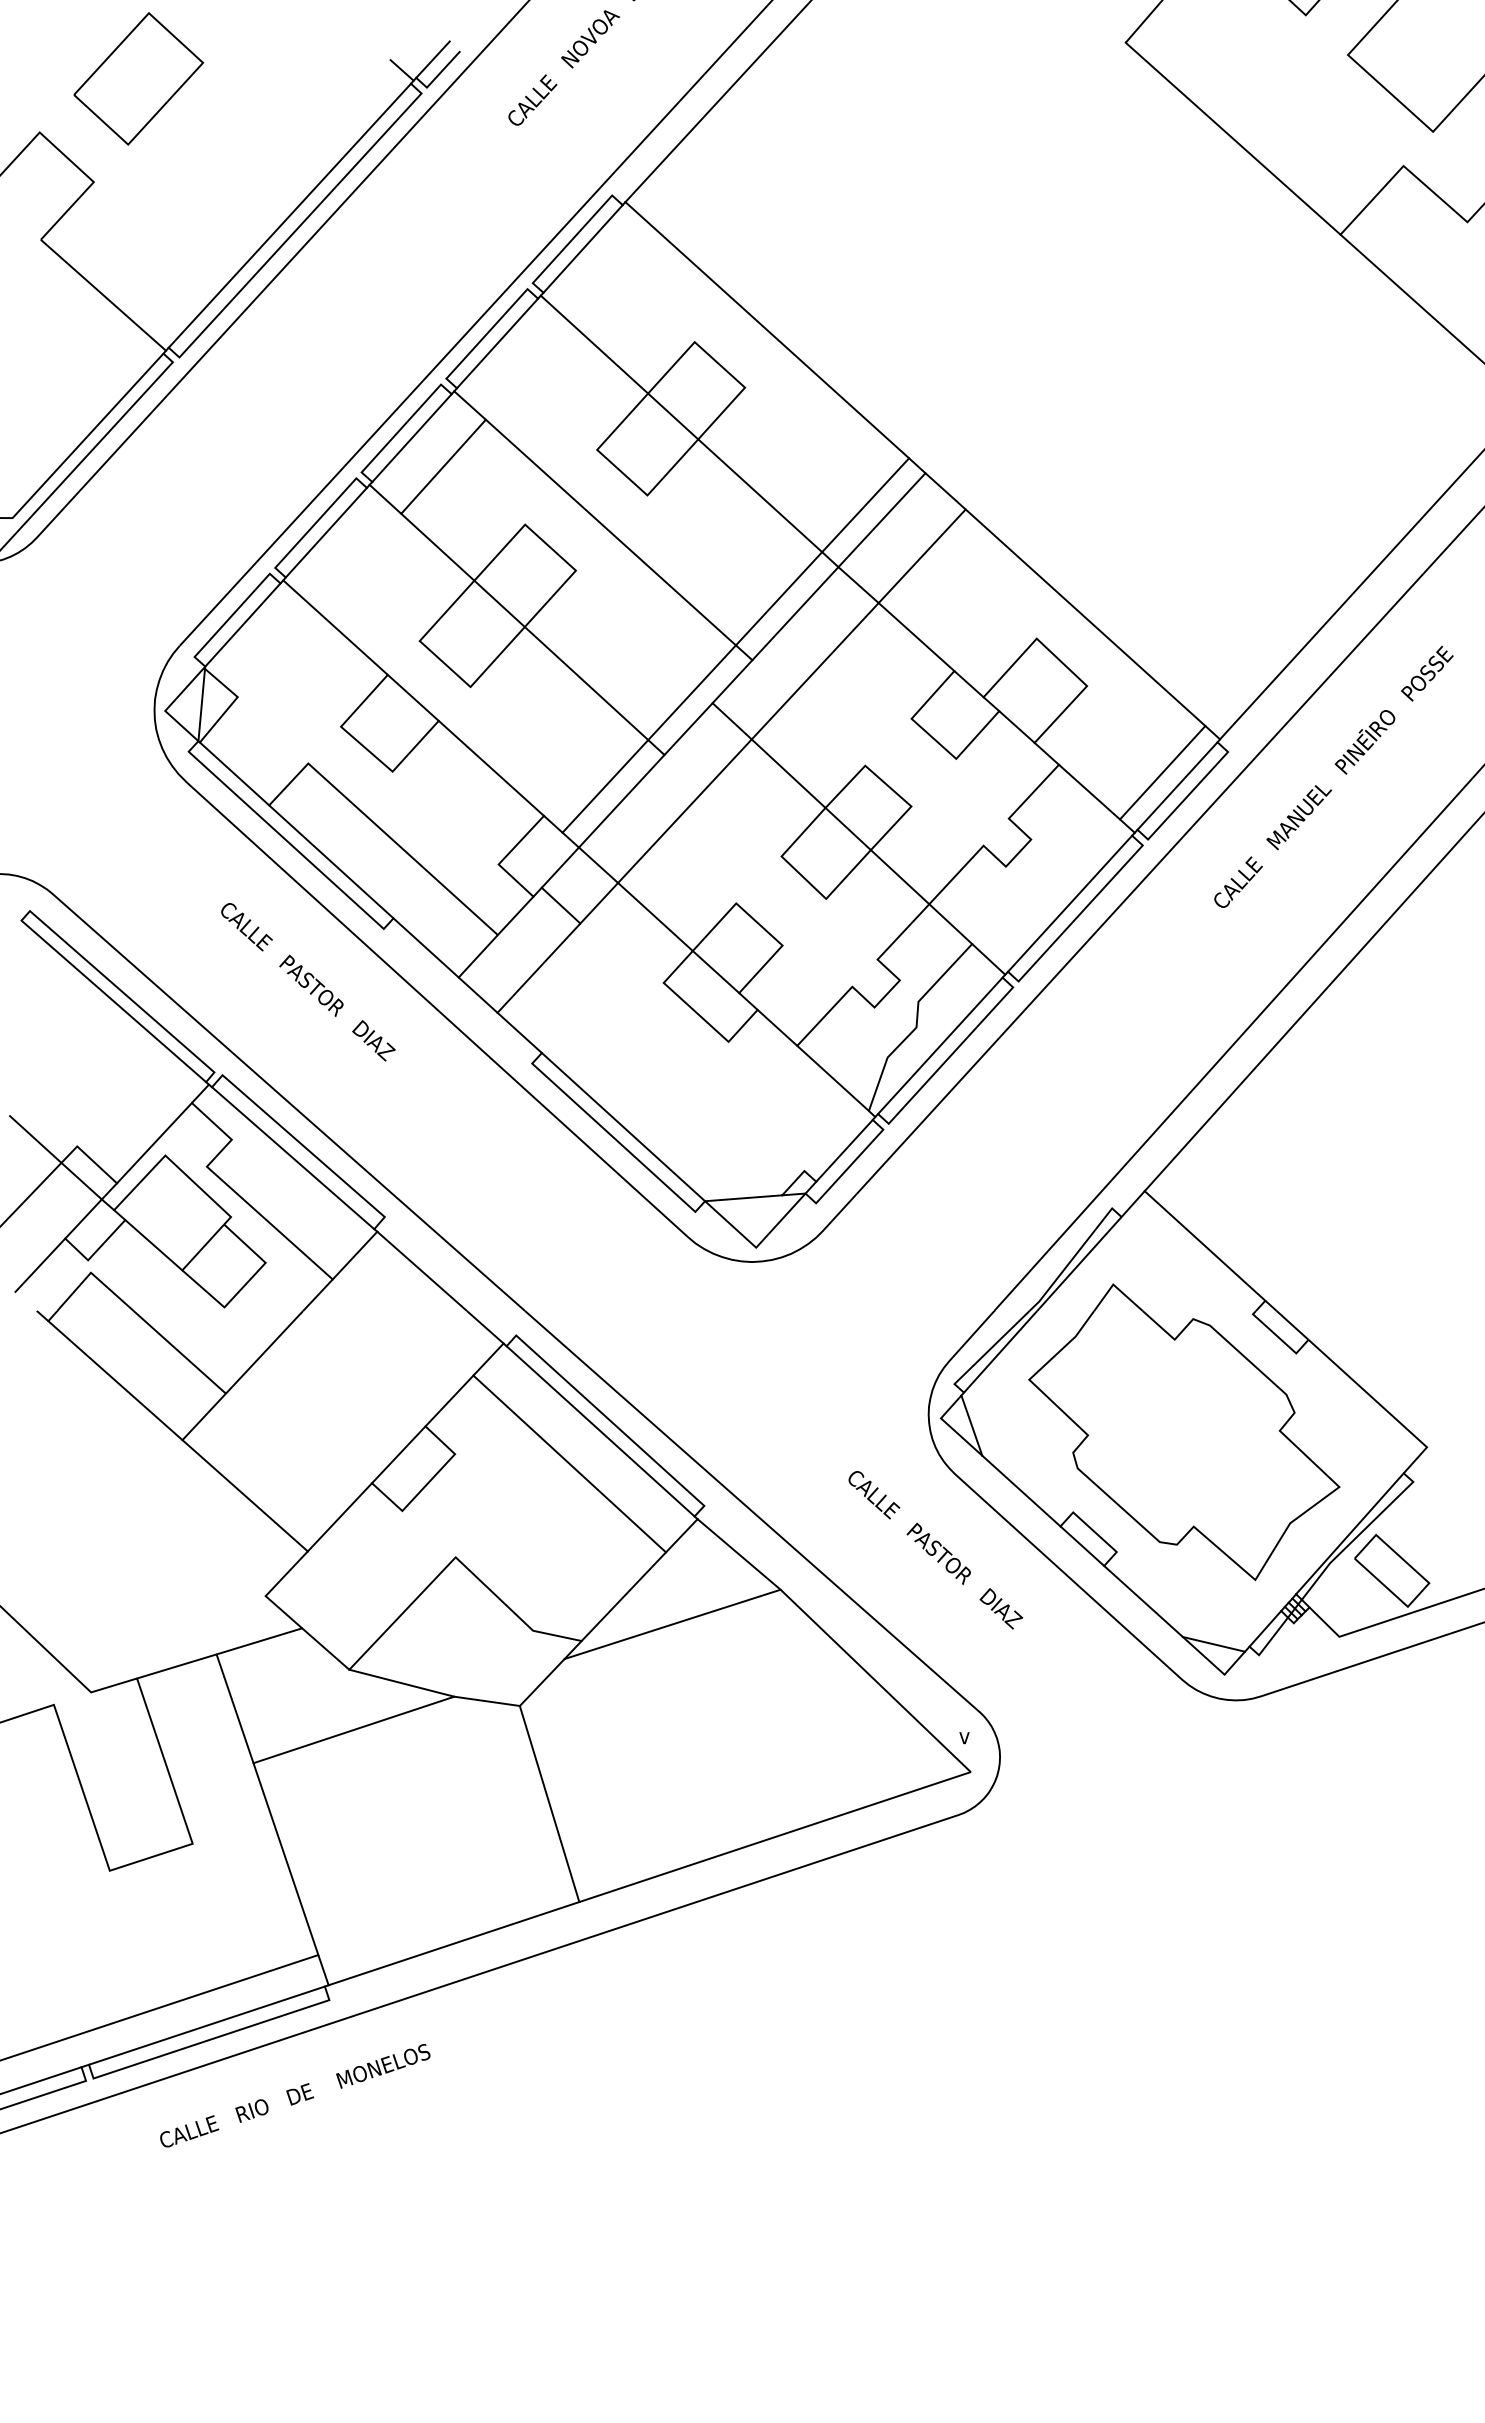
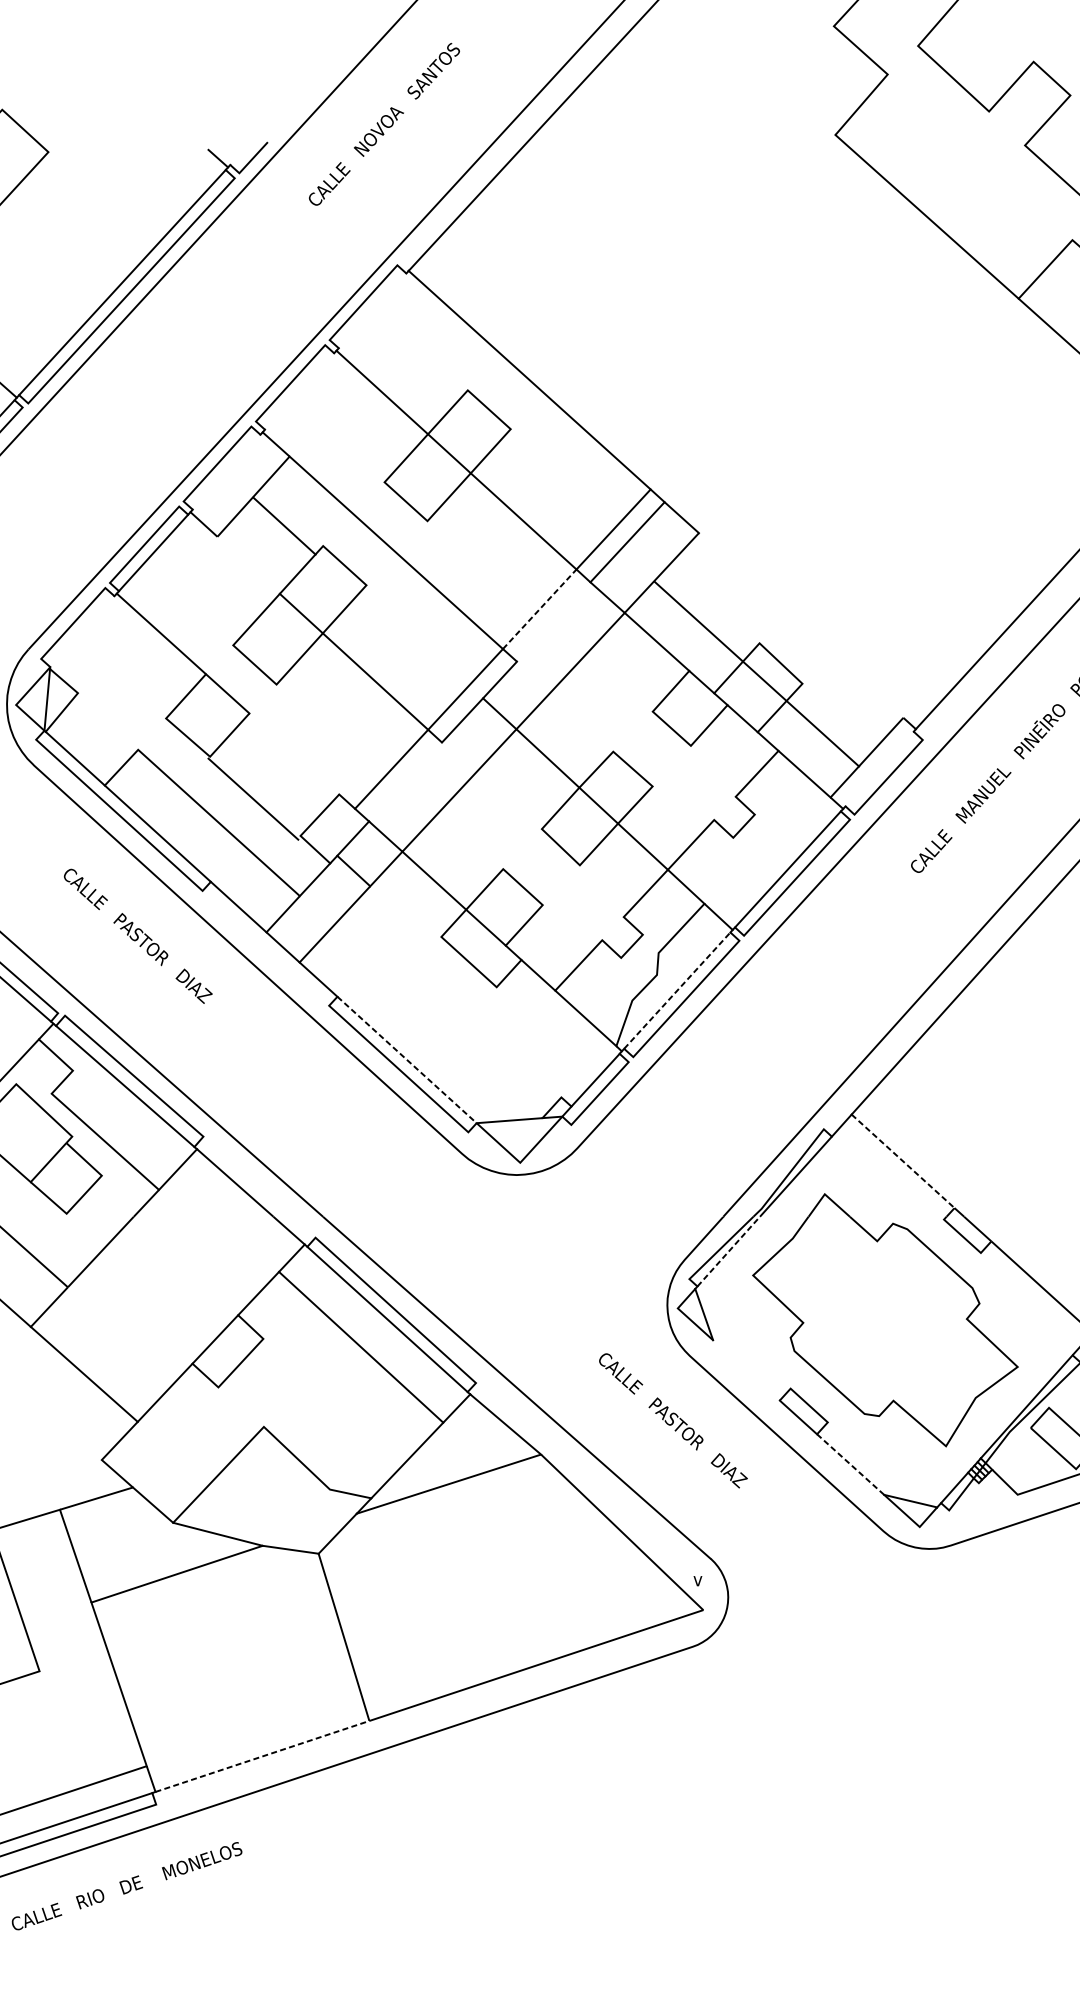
line: (432, 59) -> (244, 149), removed
line: (582, 248) -> (372, 310), removed
line: (497, 343) -> (299, 391), removed
line: (411, 438) -> (226, 472), removed
line: (437, 546) -> (284, 525), moved
line: (779, 598) -> (540, 609), solid -> dashed
line: (795, 613) -> (553, 621), removed
line: (1085, 617) -> (756, 673), moved
line: (242, 624) -> (82, 631), removed
line: (491, 767) -> (253, 798), moved
line: (1177, 785) -> (879, 768), removed
line: (621, 800) -> (405, 781), removed
line: (940, 1045) -> (677, 990), solid -> dashed
line: (623, 1127) -> (407, 1060), solid -> dashed
line: (1205, 1246) -> (903, 1161), solid -> dashed
line: (1001, 1351) -> (729, 1251), solid -> dashed
line: (1021, 1490) -> (746, 1369), removed
line: (1143, 1601) -> (850, 1464), solid -> dashed
line: (454, 1943) -> (262, 1756), solid -> dashed

